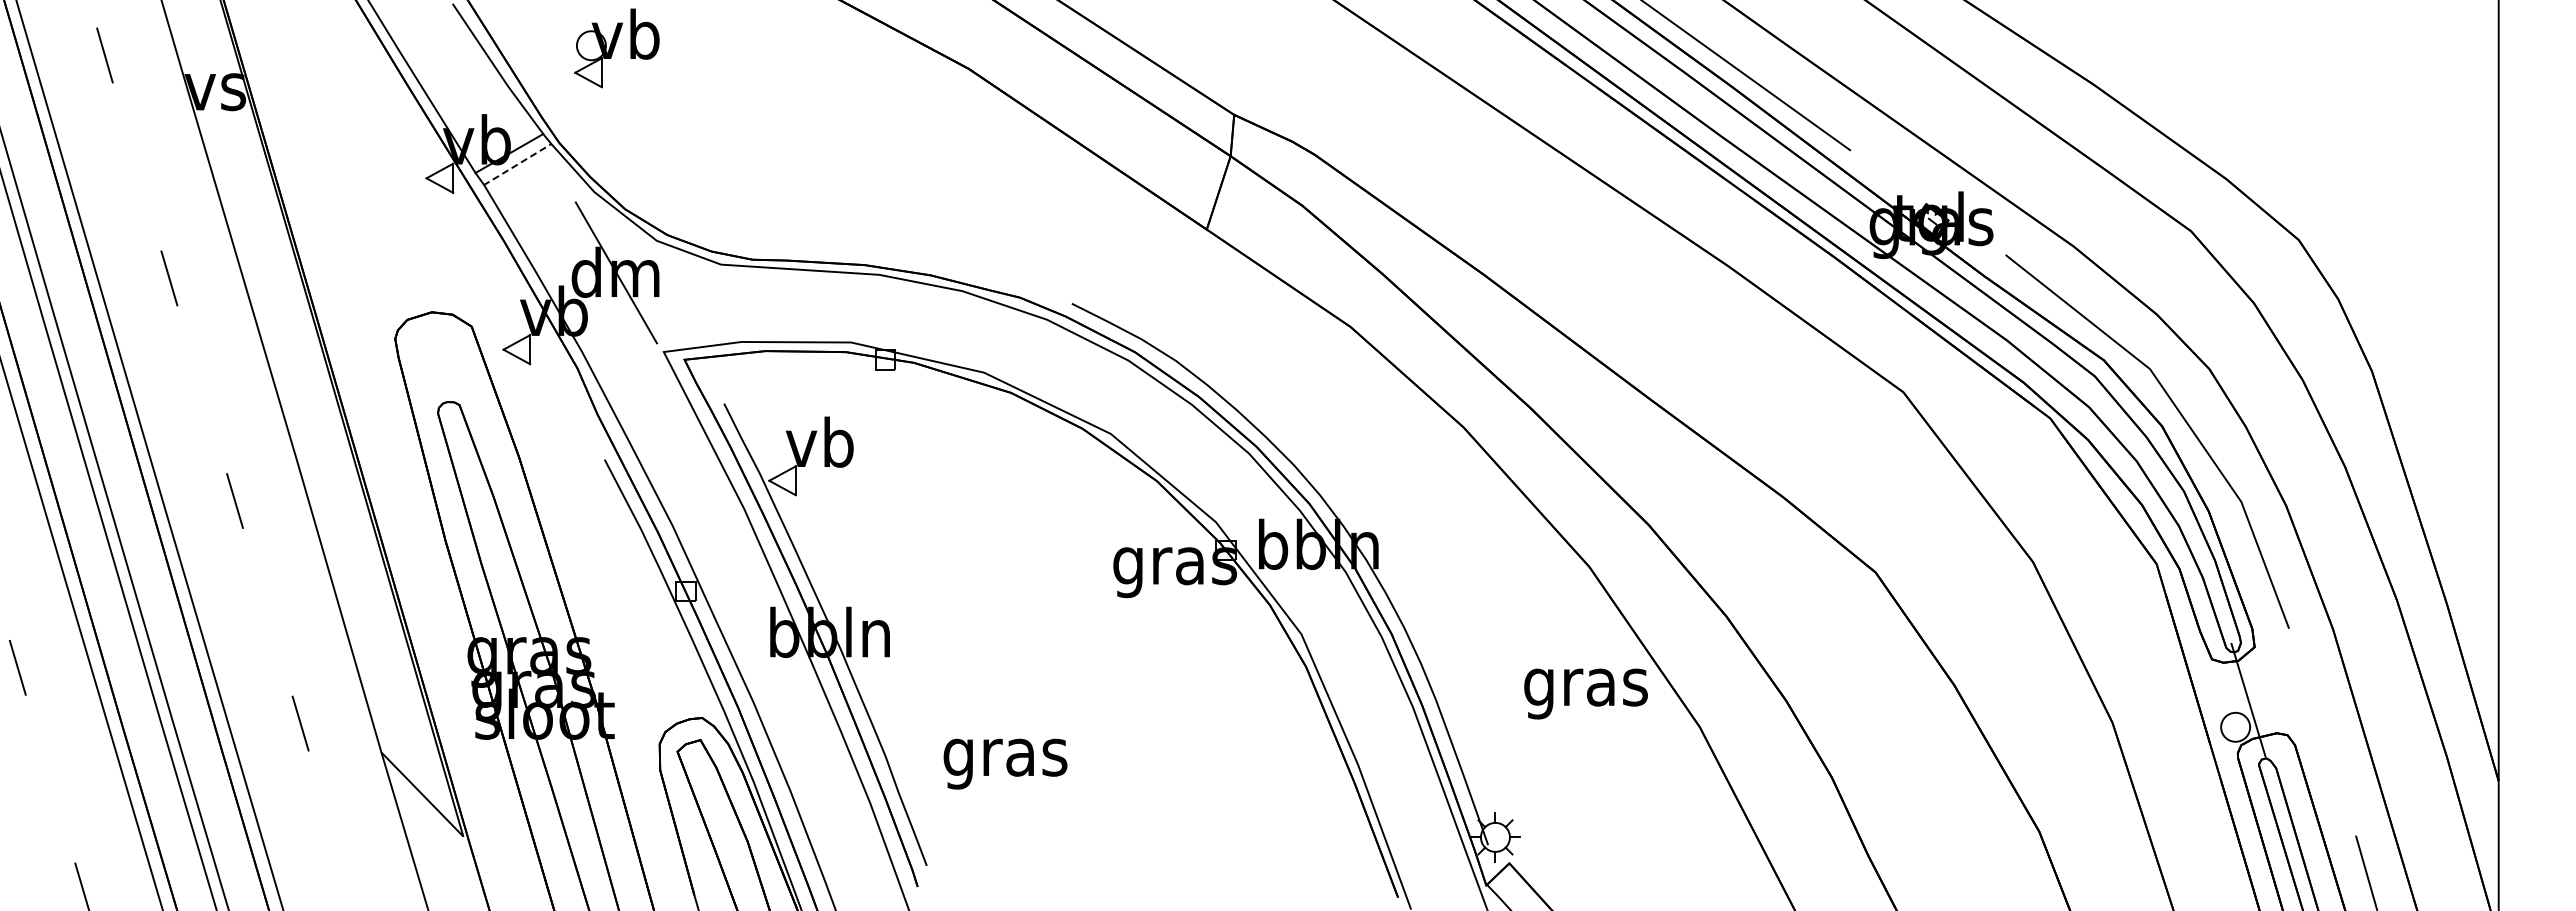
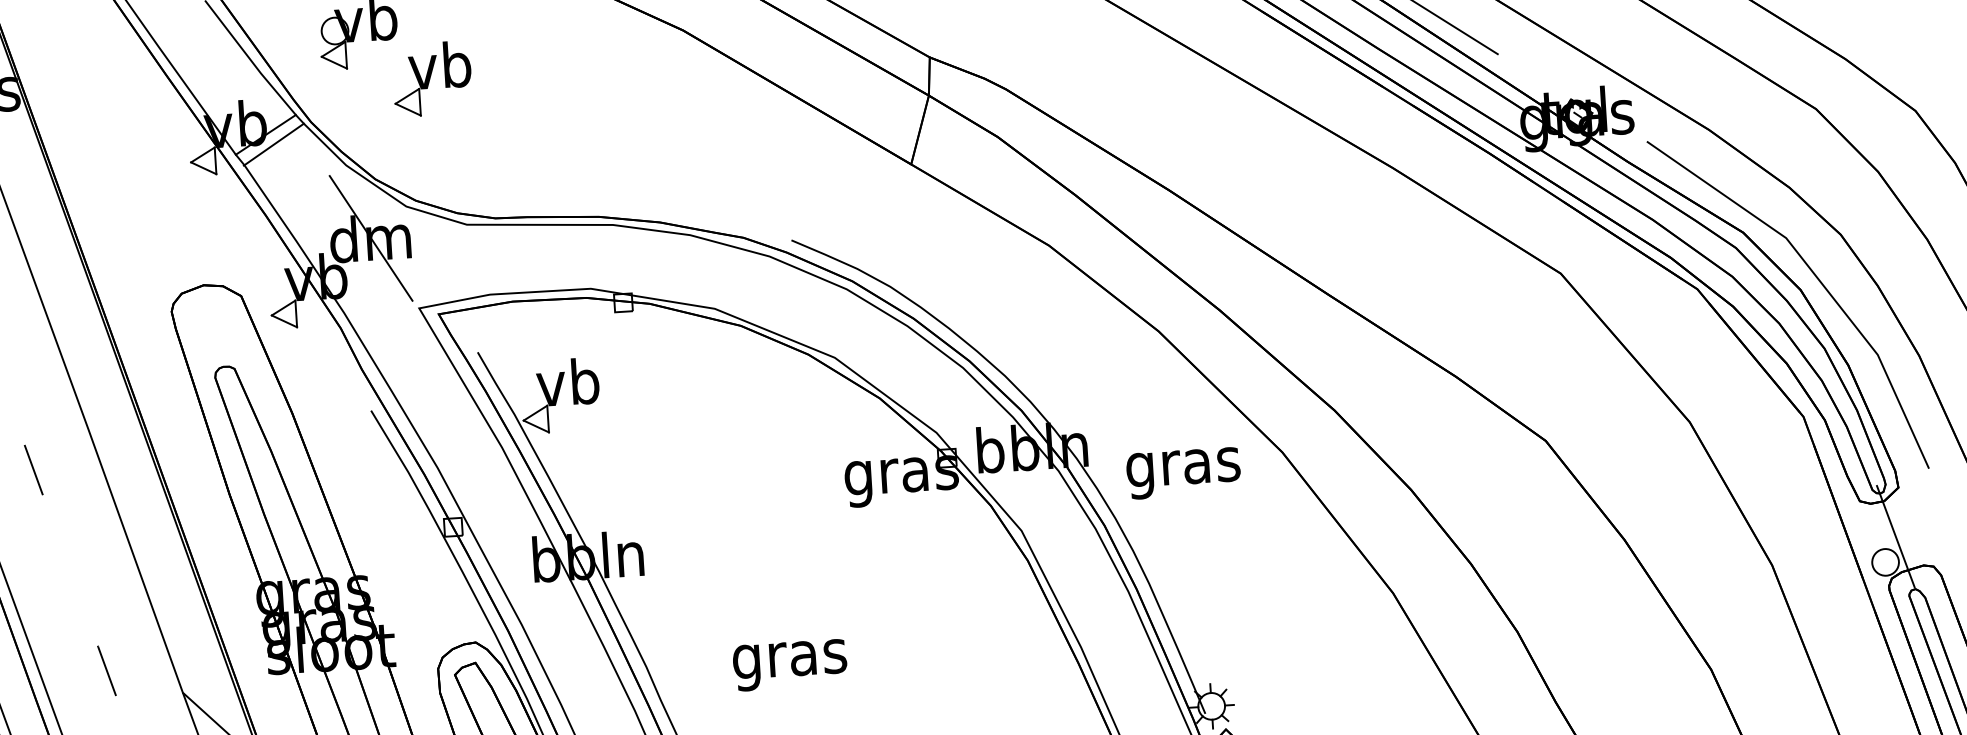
part: (693, 104) -> (432, 79), added
line: (517, 164) -> (273, 144), dashed -> solid
text: (1585, 693) -> (1183, 472), moved
text: (1005, 763) -> (790, 664), moved

